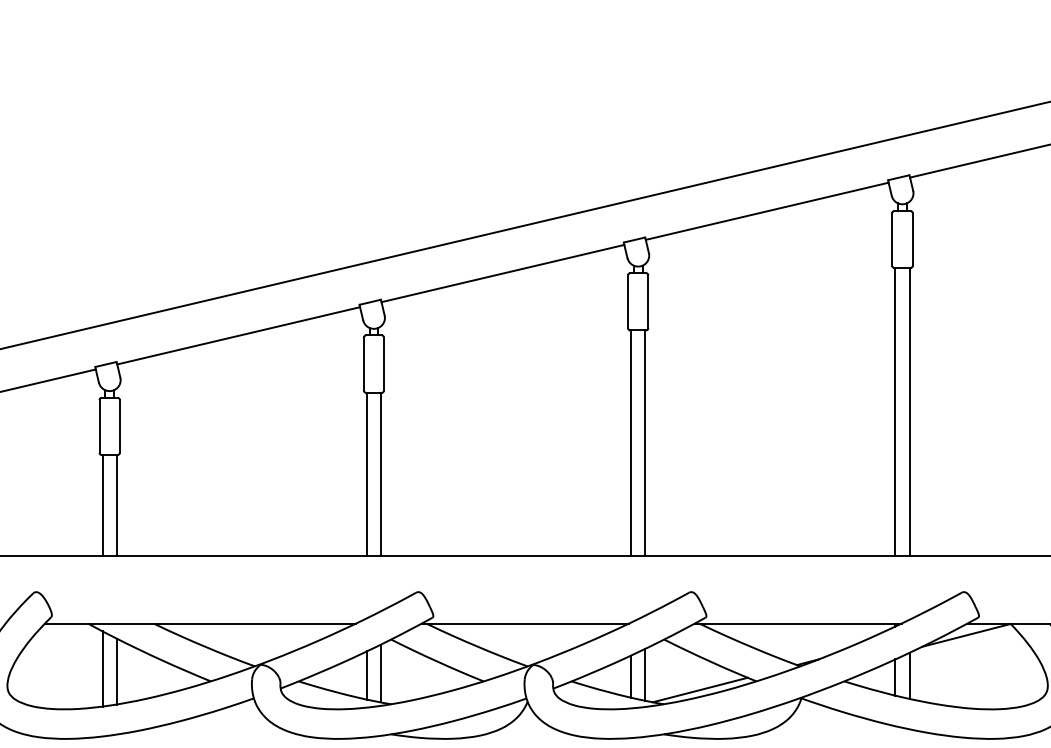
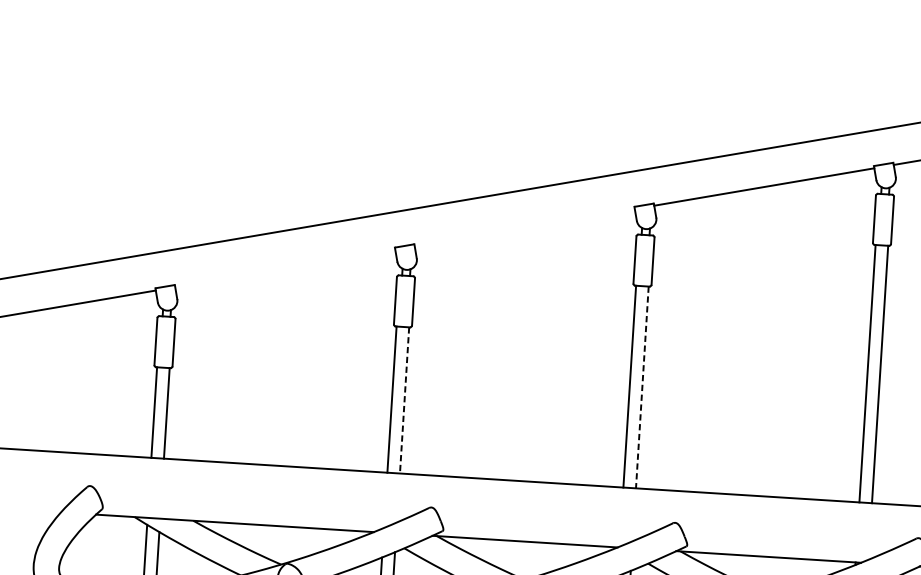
line: (502, 273) -> (524, 227), removed
line: (238, 335) -> (285, 268), removed
line: (645, 443) -> (642, 387), solid -> dashed
line: (380, 474) -> (404, 400), solid -> dashed

